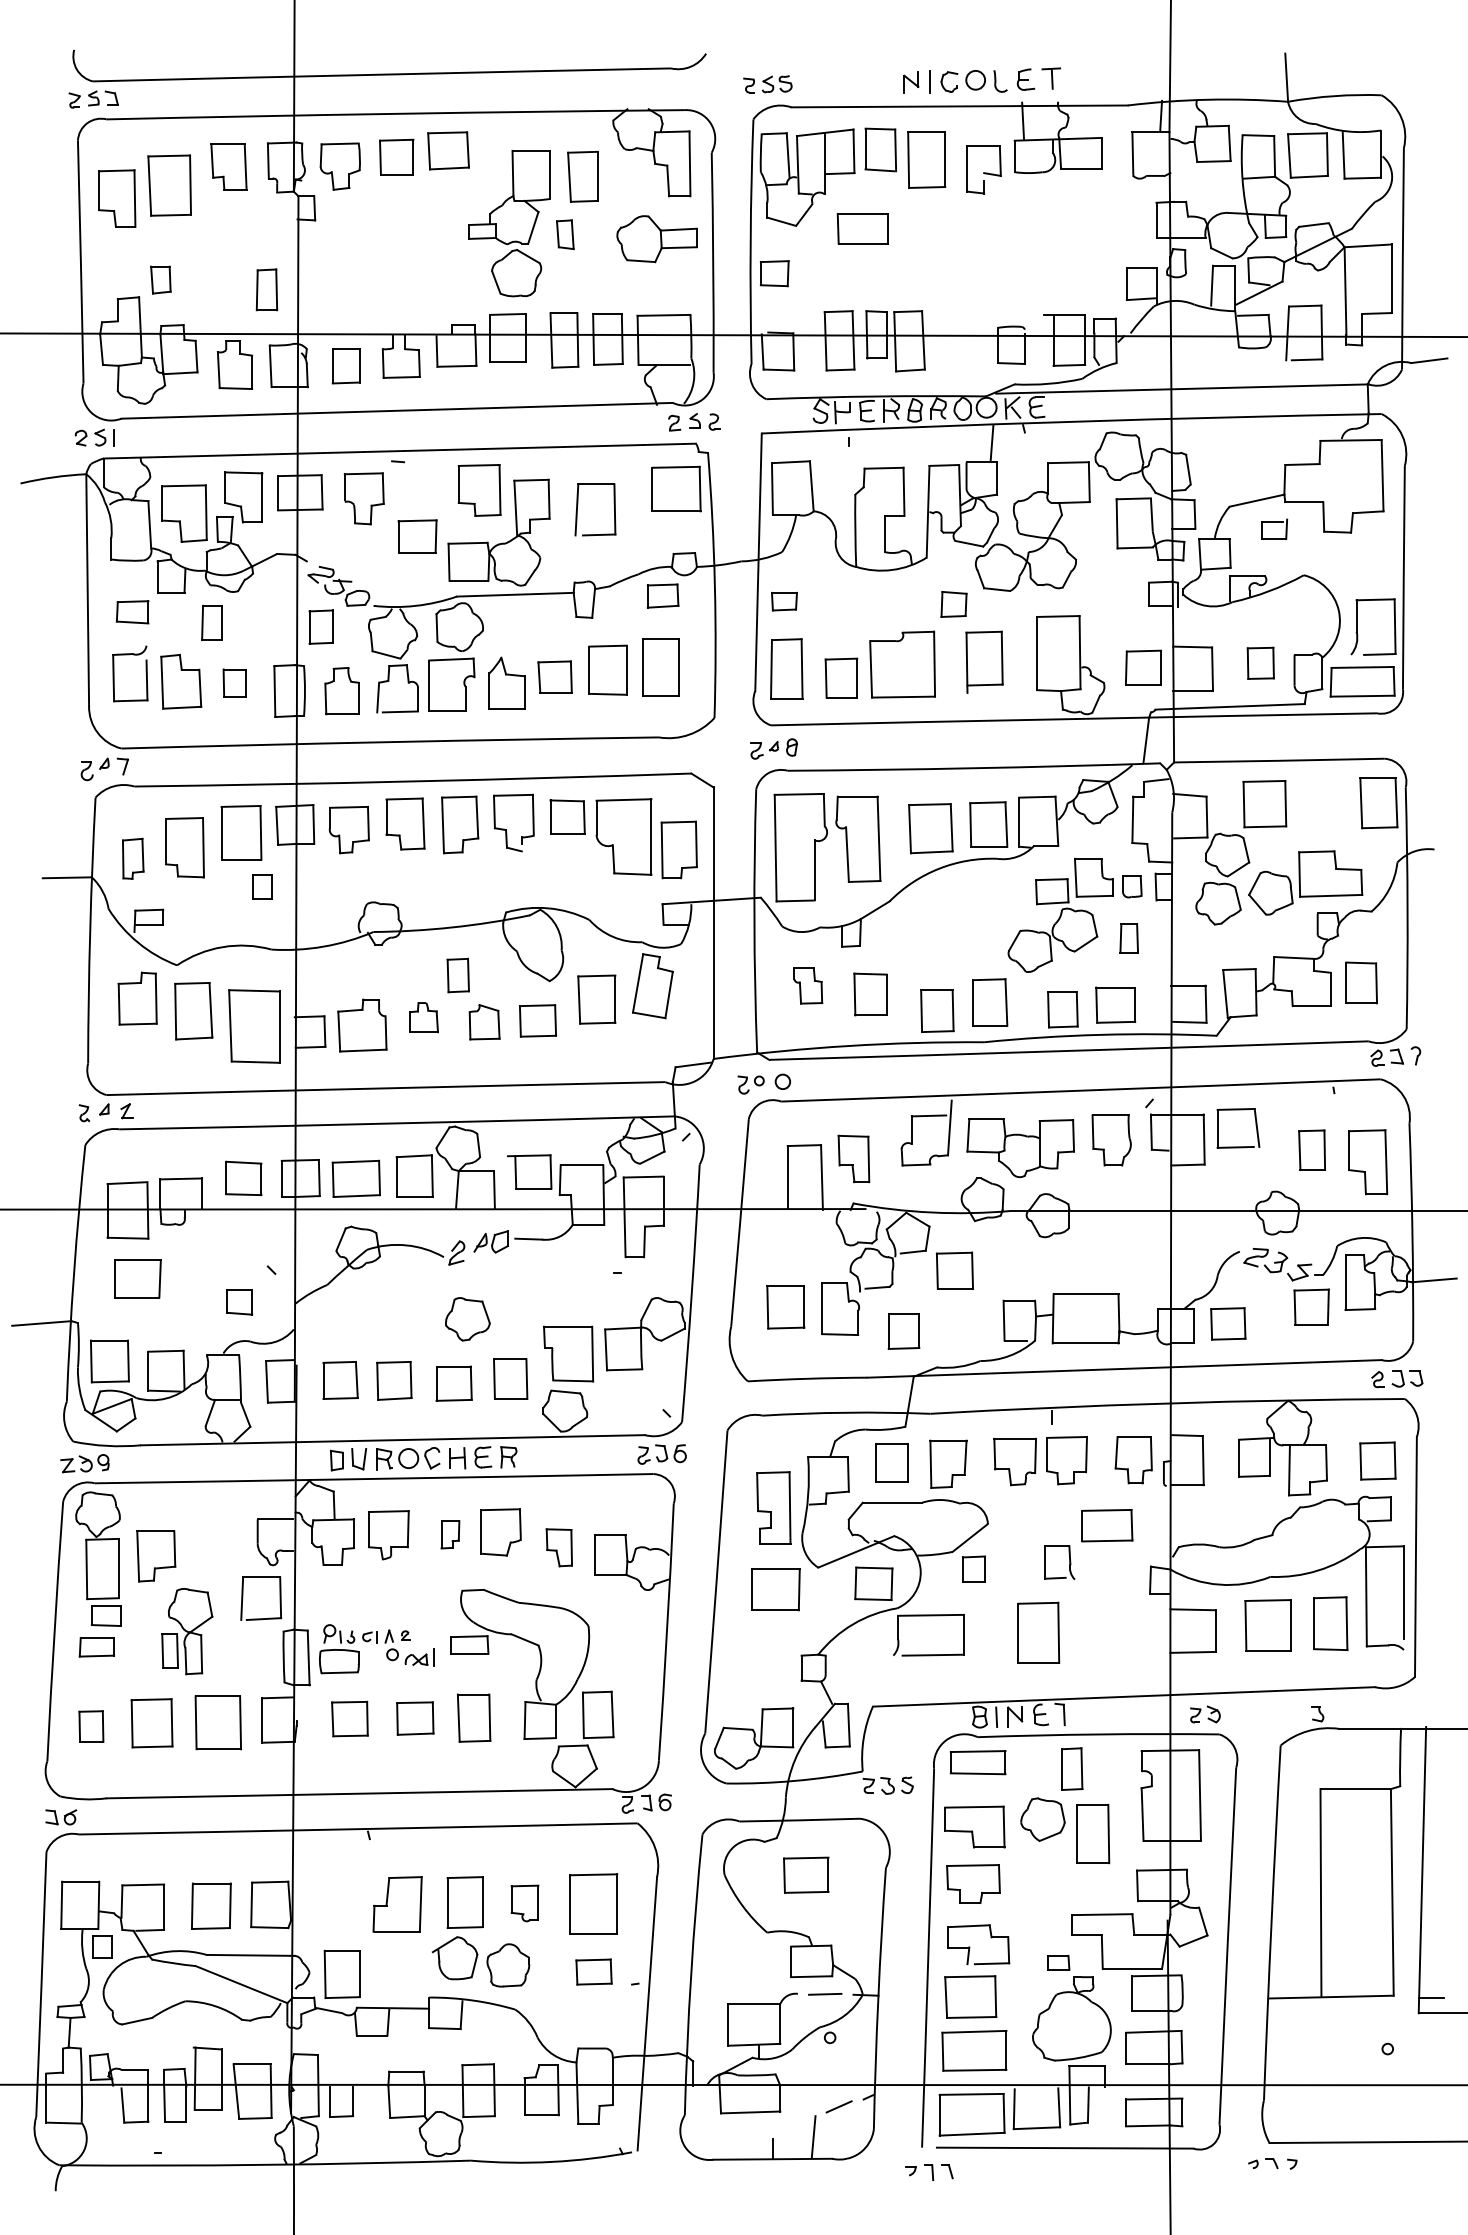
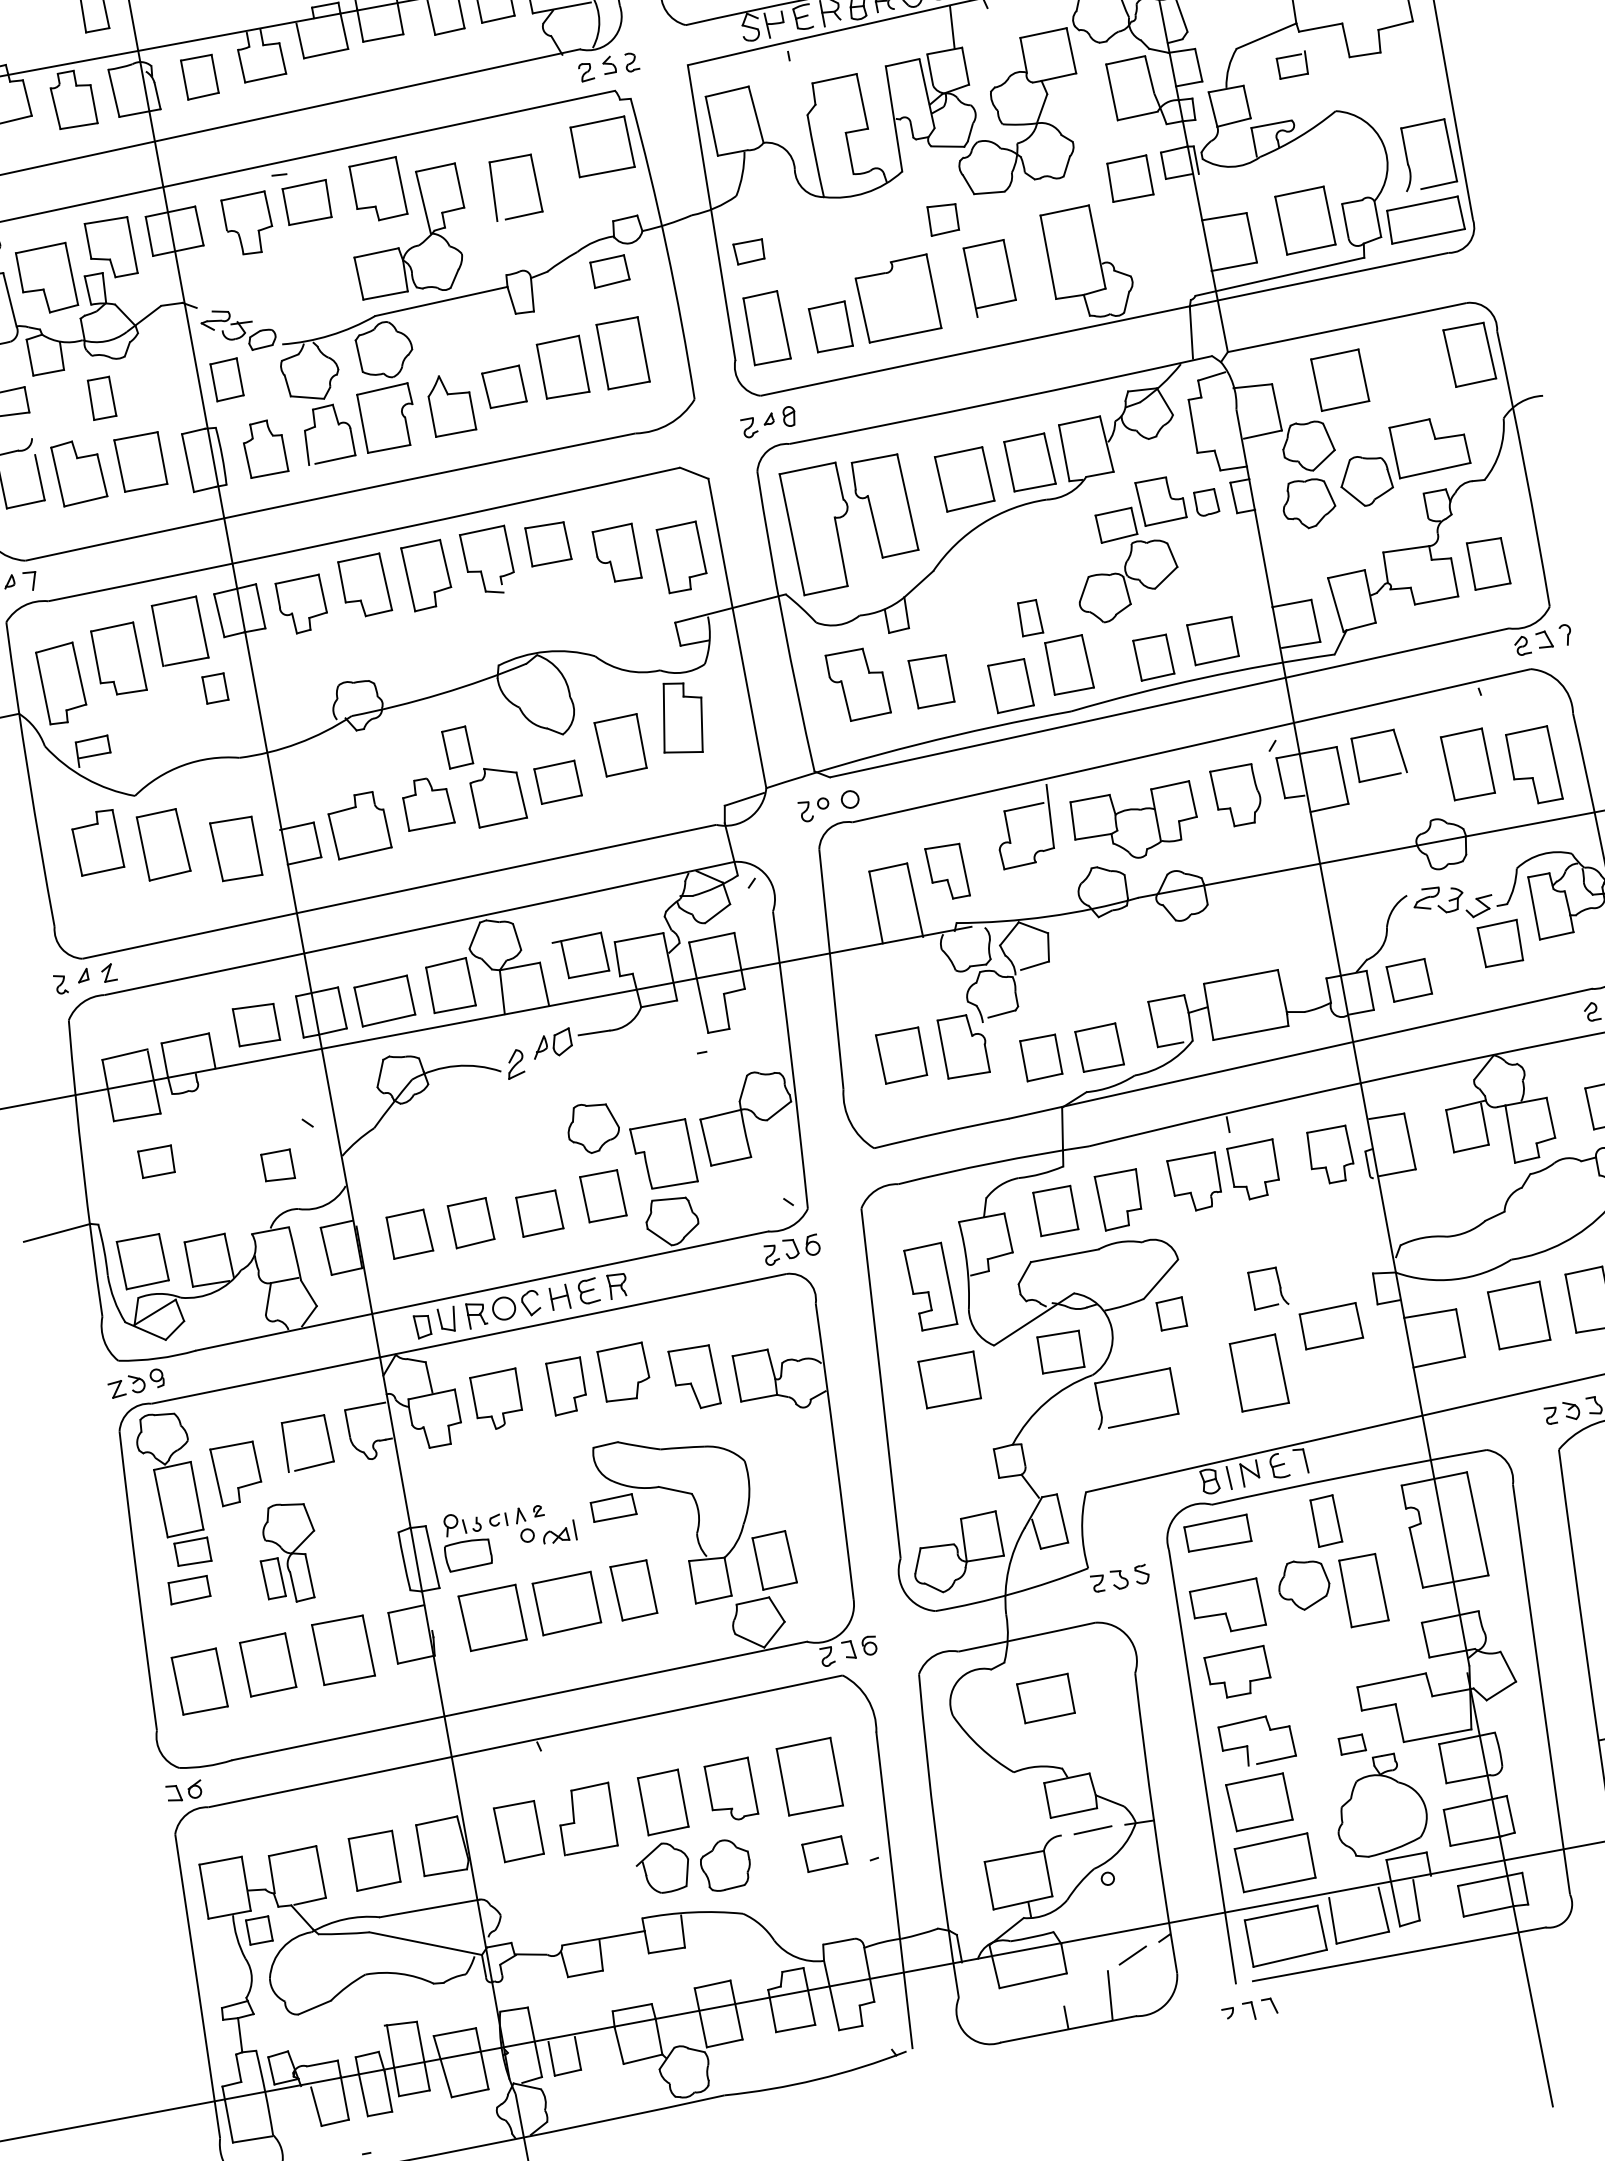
part: (417, 536) -> (307, 202), moved
part: (1260, 663) -> (1305, 220), size x1.67
part: (1143, 667) -> (1129, 178), moved
part: (234, 682) -> (140, 461), size x1.67
part: (624, 836) -> (617, 553), size x0.62
part: (133, 858) -> (62, 683), size x1.67
part: (1128, 938) -> (1029, 618), moved
part: (808, 985) -> (858, 684), size x1.67
part: (423, 1017) -> (426, 802), size x1.43
part: (484, 1021) -> (497, 794), size x1.43
part: (254, 1026) -> (236, 849), size x0.71
part: (1311, 1150) -> (1467, 765), size x1.43
part: (954, 1270) -> (1098, 1047), moved
part: (137, 1278) -> (156, 1161), size x0.62
part: (467, 1319) -> (592, 1127), moved
part: (1107, 1525) -> (1331, 1325), moved
part: (450, 1534) -> (567, 1386), size x1.67
part: (559, 1547) -> (694, 1377), size x1.43
part: (243, 1598) -> (286, 1447), moved
part: (1205, 1714) -> (1562, 1412), moved
part: (349, 1718) -> (492, 1617), size x1.43
part: (415, 1718) -> (567, 1603), size x1.43
part: (91, 1726) -> (199, 1681), size x1.67
part: (524, 1903) -> (730, 1790), size x1.43
part: (341, 1973) -> (517, 1830), moved

